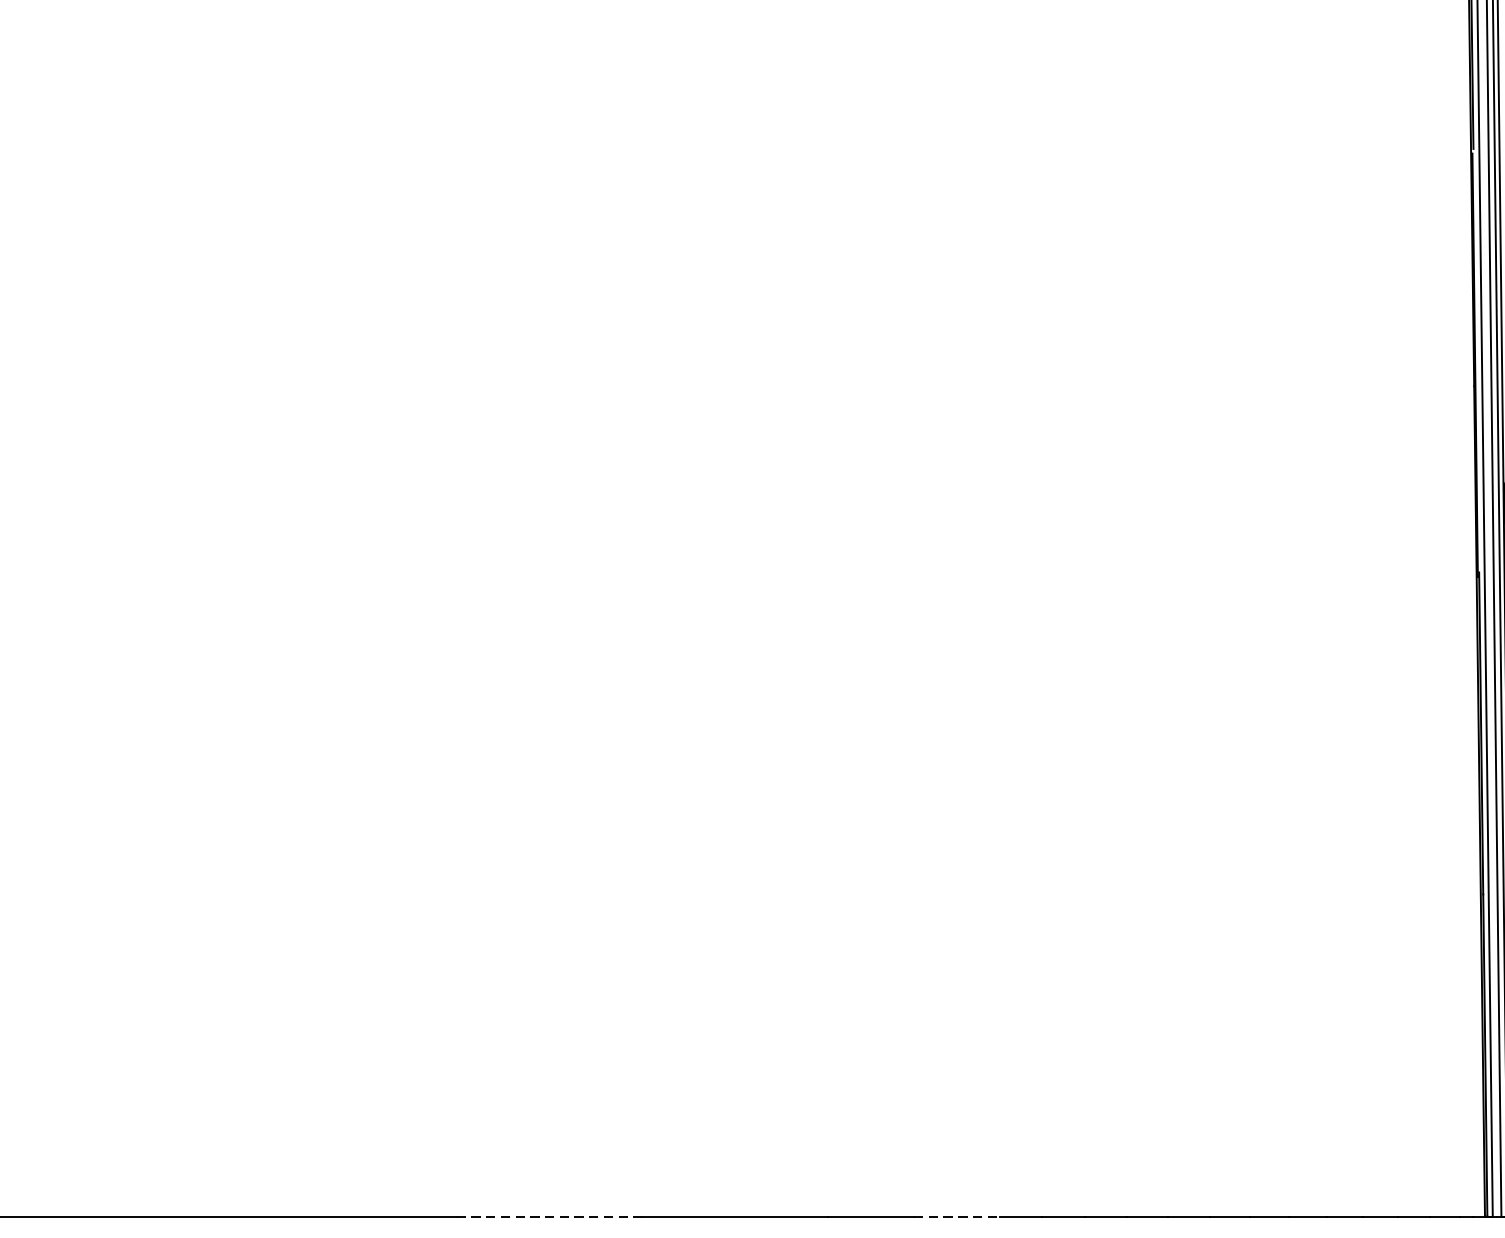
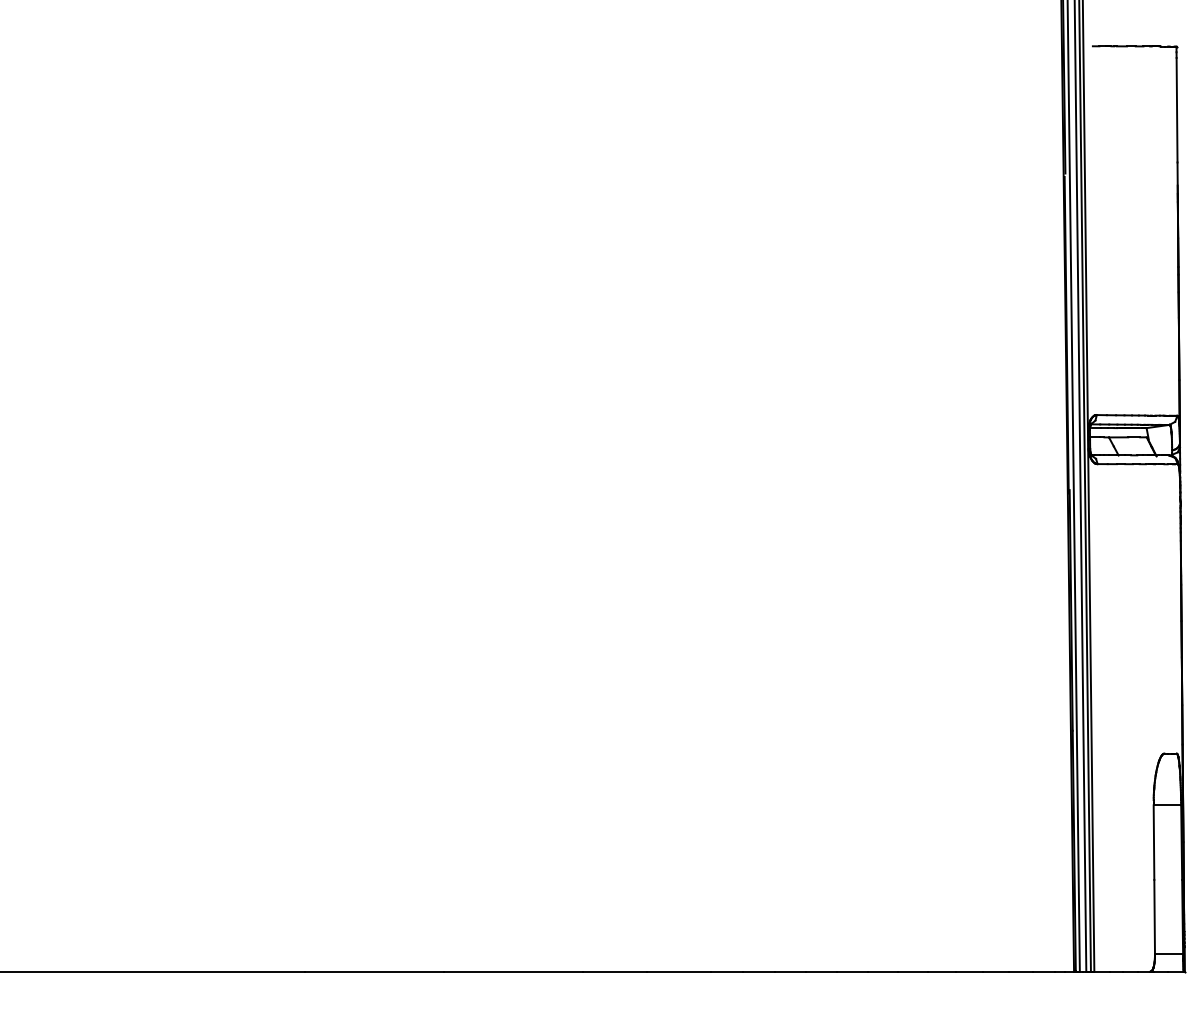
line: (550, 1216) -> (375, 971), dashed -> solid
line: (957, 1216) -> (679, 971), dashed -> solid

